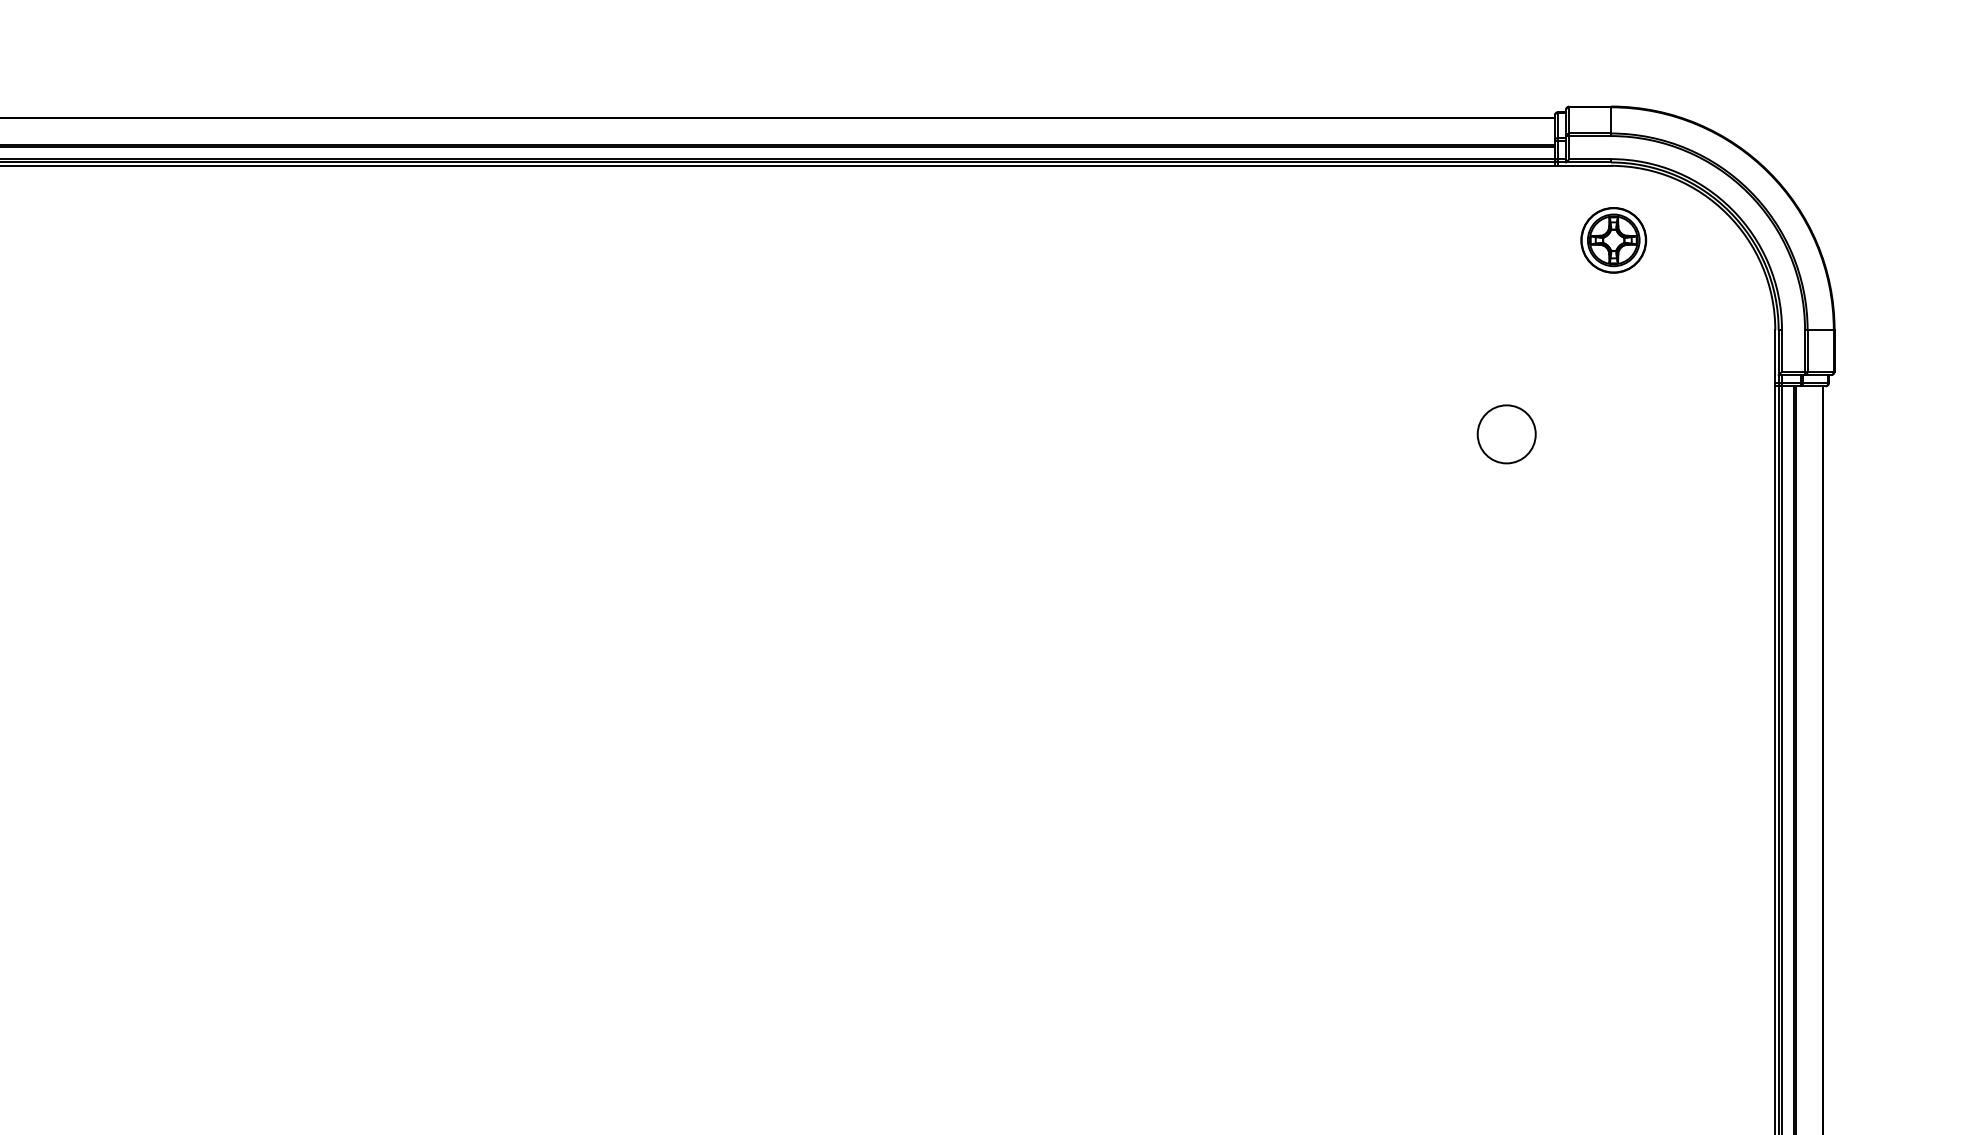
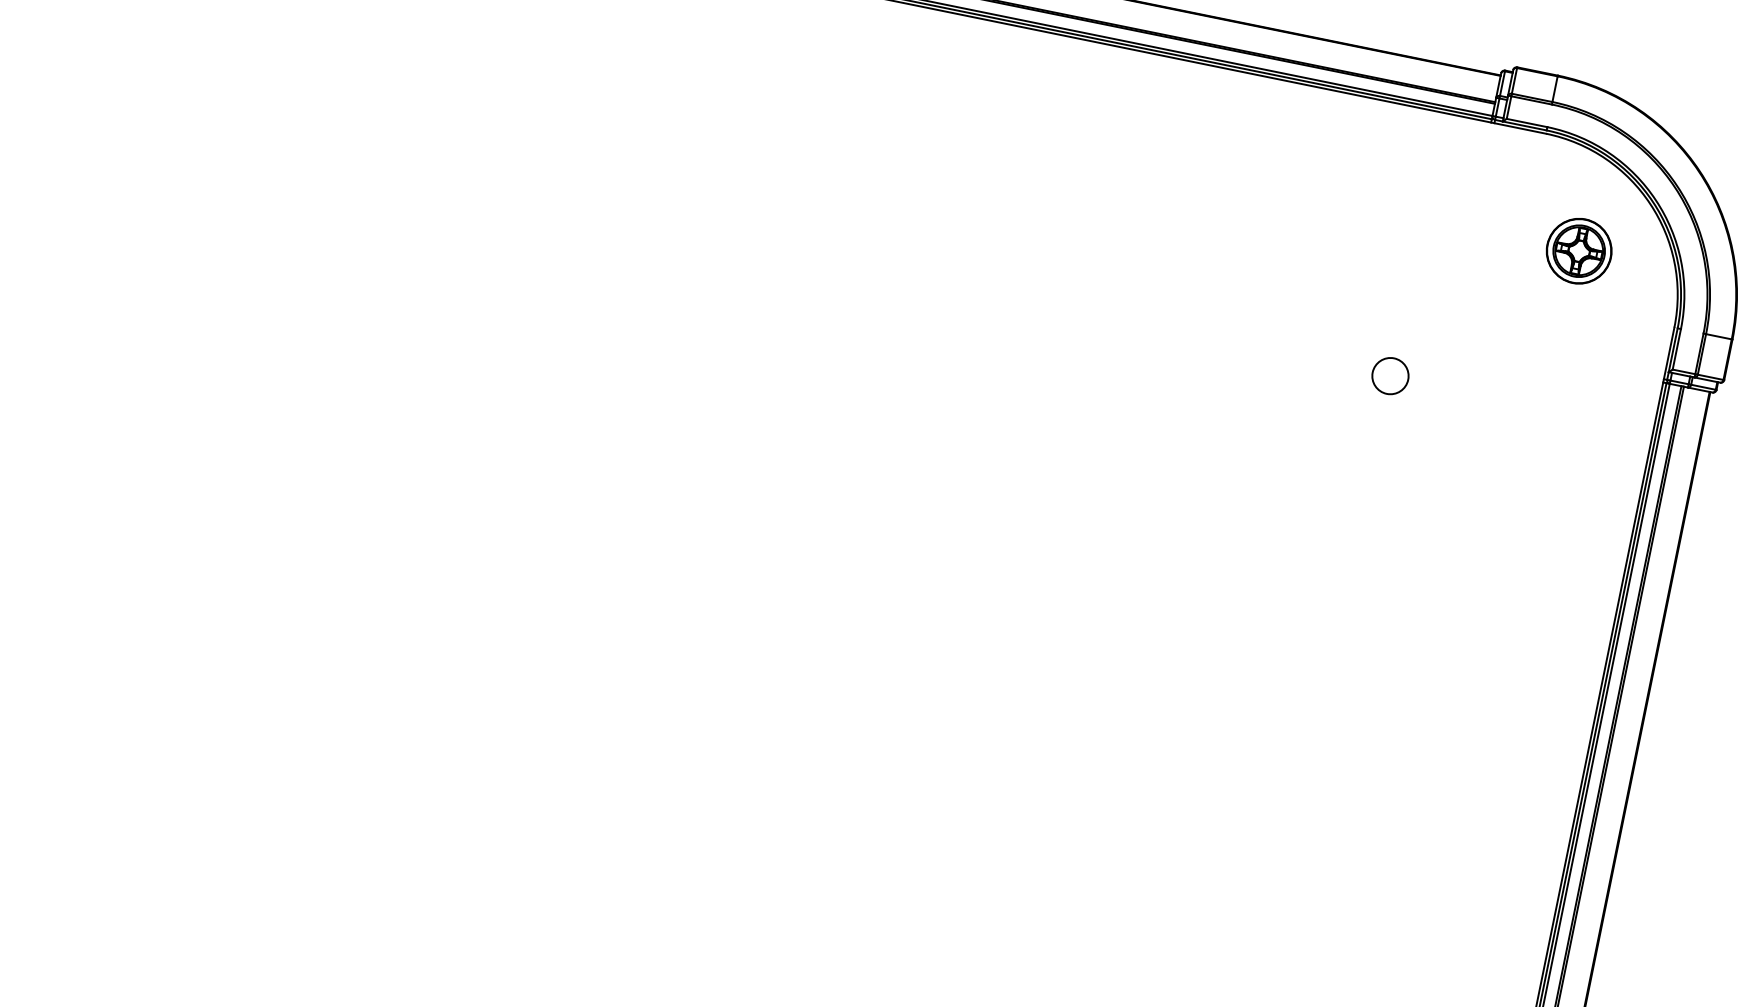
part: (1613, 240) -> (1578, 251), moved
circle: (1506, 434) -> (1390, 376), size x0.62

